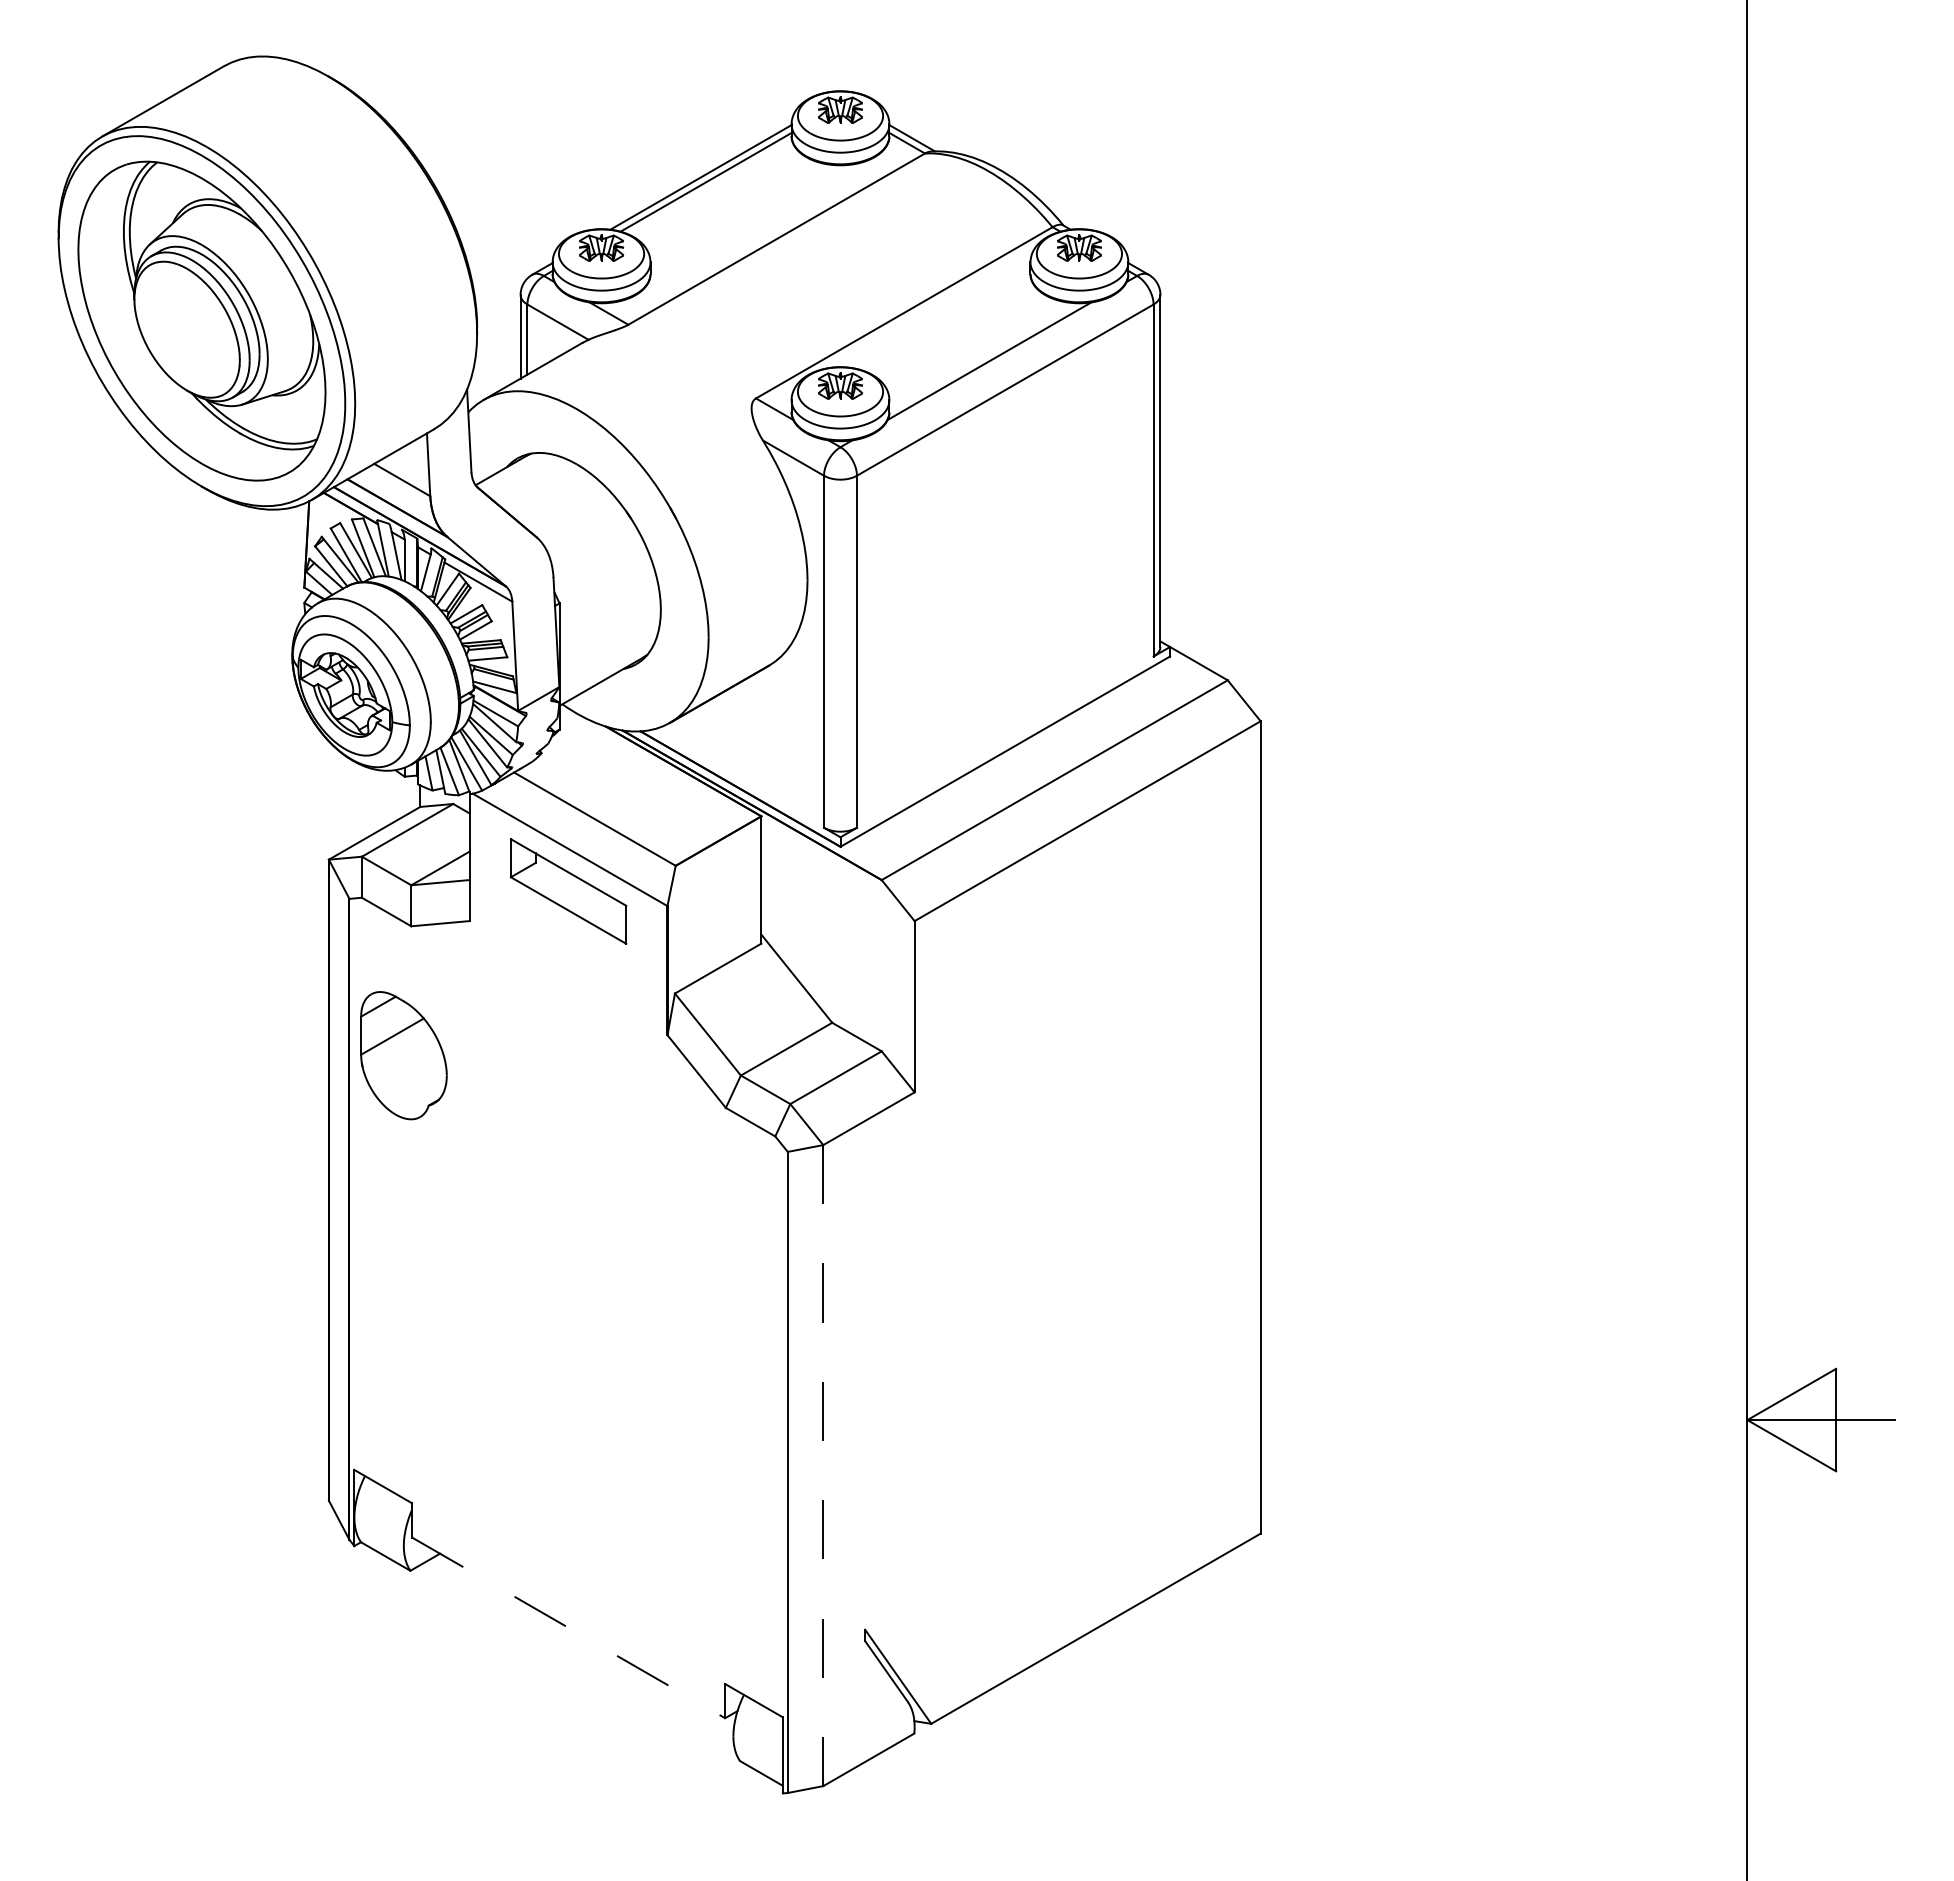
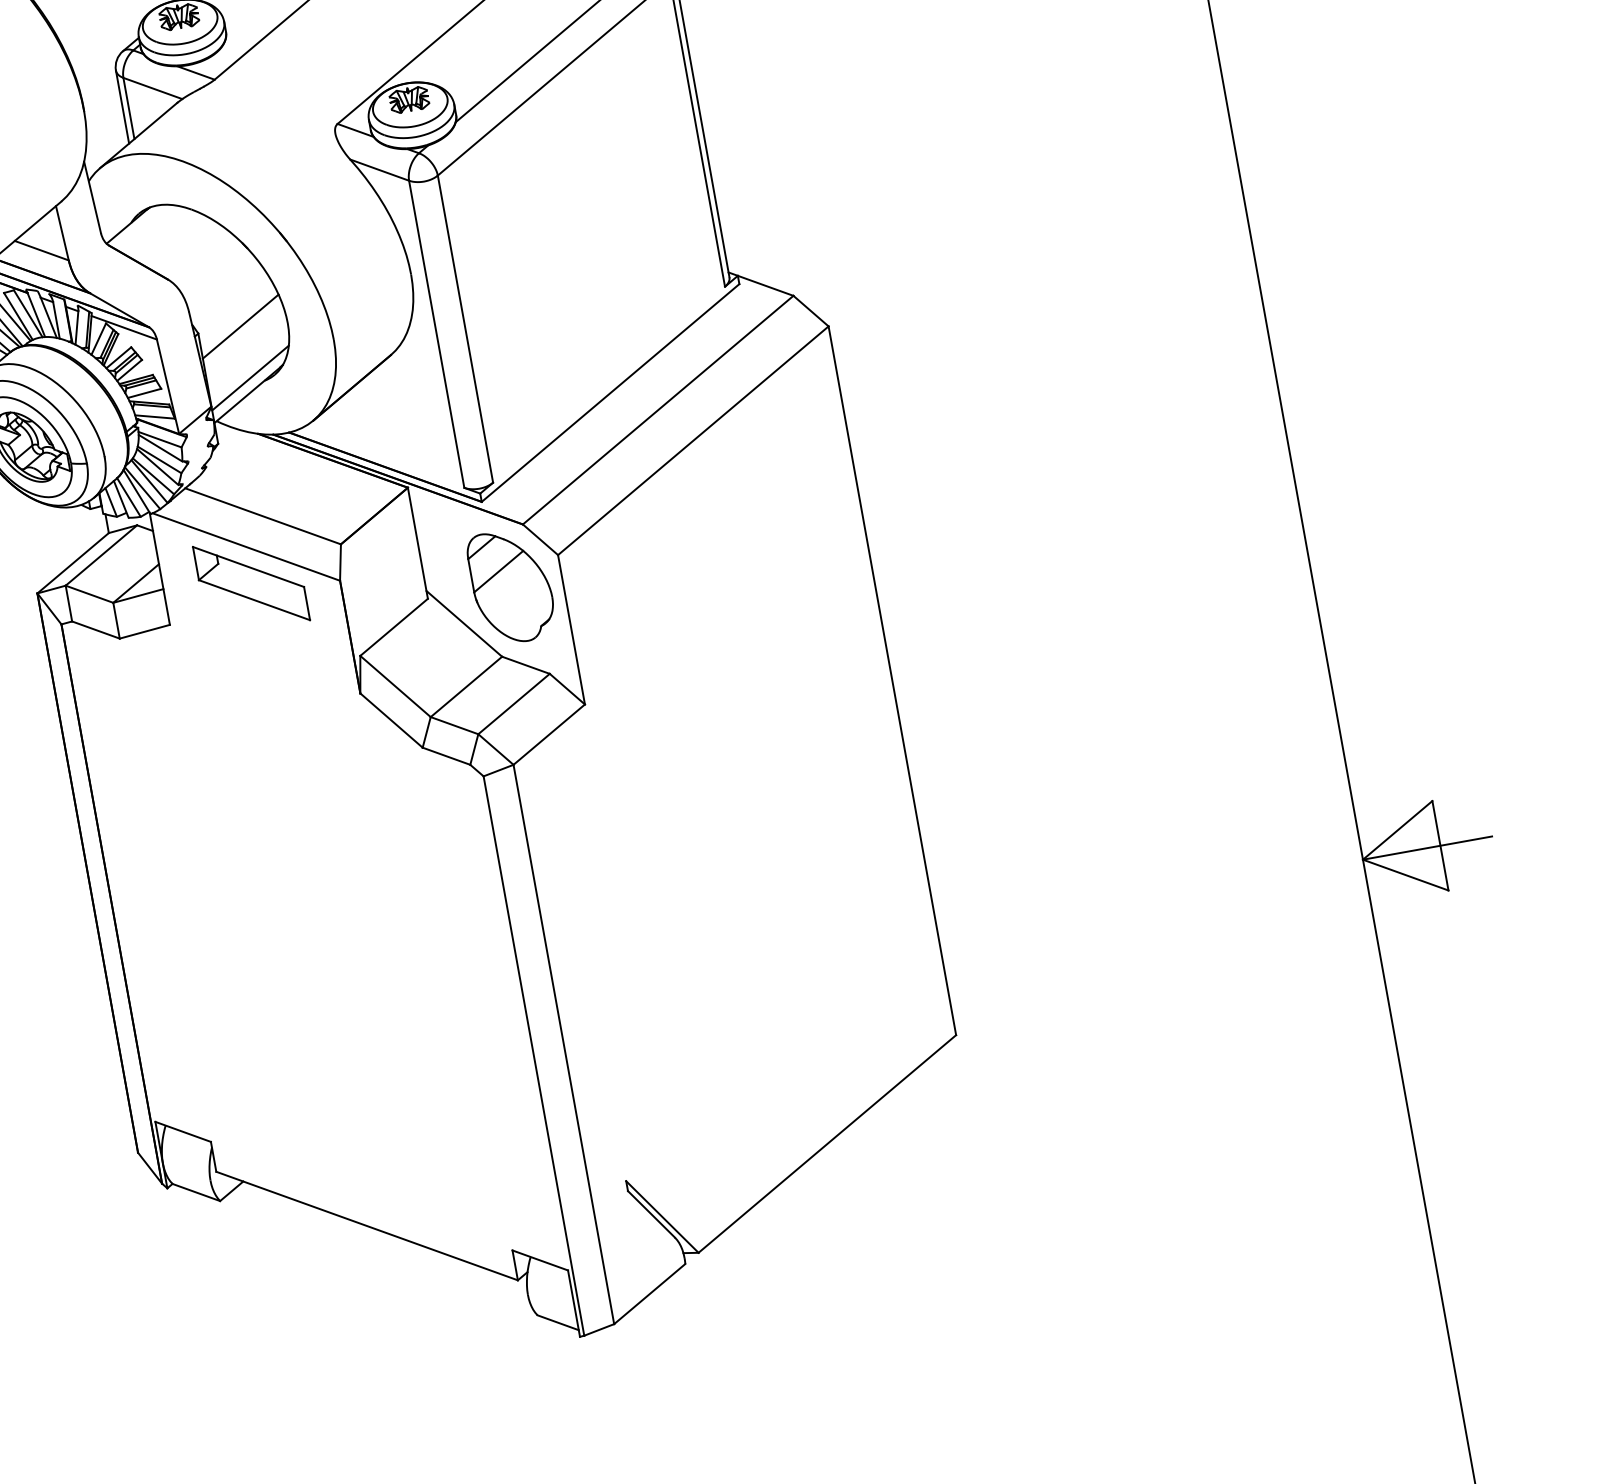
line: (607, 604) -> (240, 327), added
line: (608, 662) -> (250, 377), added
part: (403, 1055) -> (511, 586), moved
line: (823, 1465) -> (564, 1044), dashed -> solid
line: (568, 1627) -> (366, 1225), dashed -> solid

